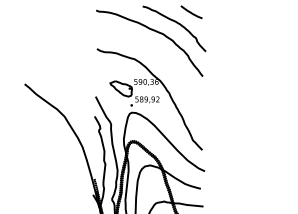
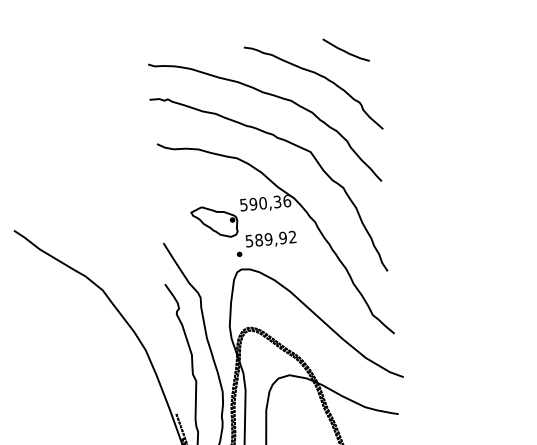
curve: (157, 53) -> (283, 142), added

